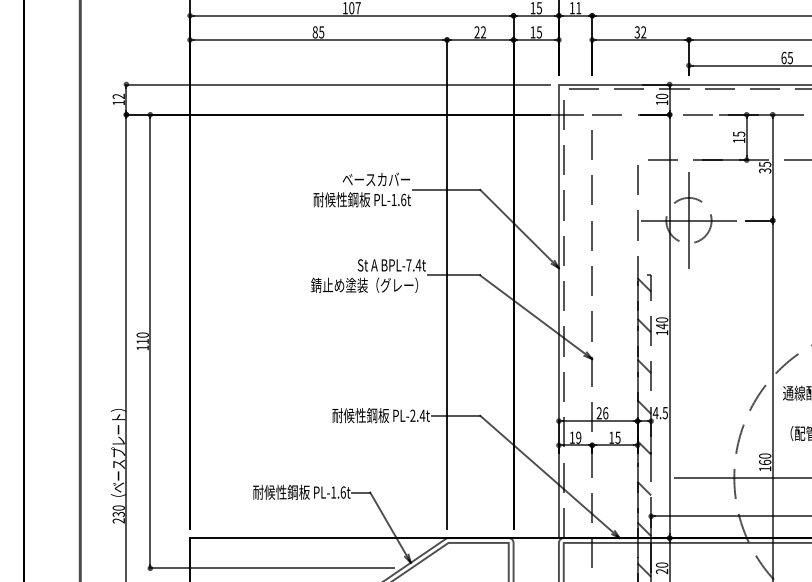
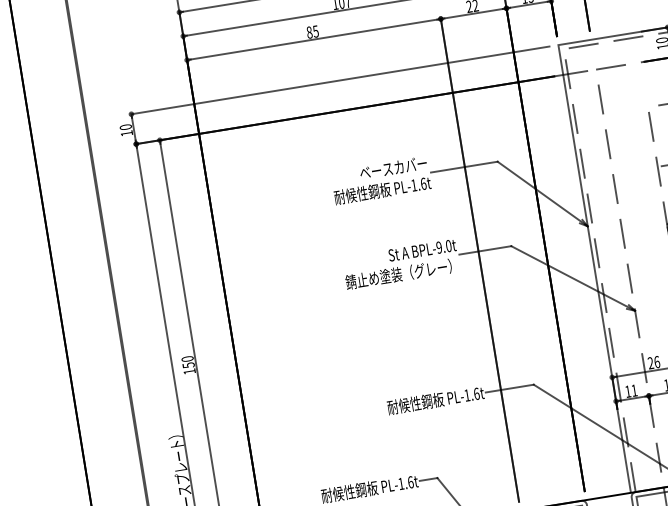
text: (118, 96) -> (125, 127), 12 -> 10
text: (413, 265) -> (443, 247), BPL-7.4t -> BPL-9.0t
text: (142, 341) -> (188, 365), 110 -> 150
text: (417, 415) -> (471, 394), PL-2.4t -> PL-1.6t
text: (578, 437) -> (634, 390), 19 -> 11

